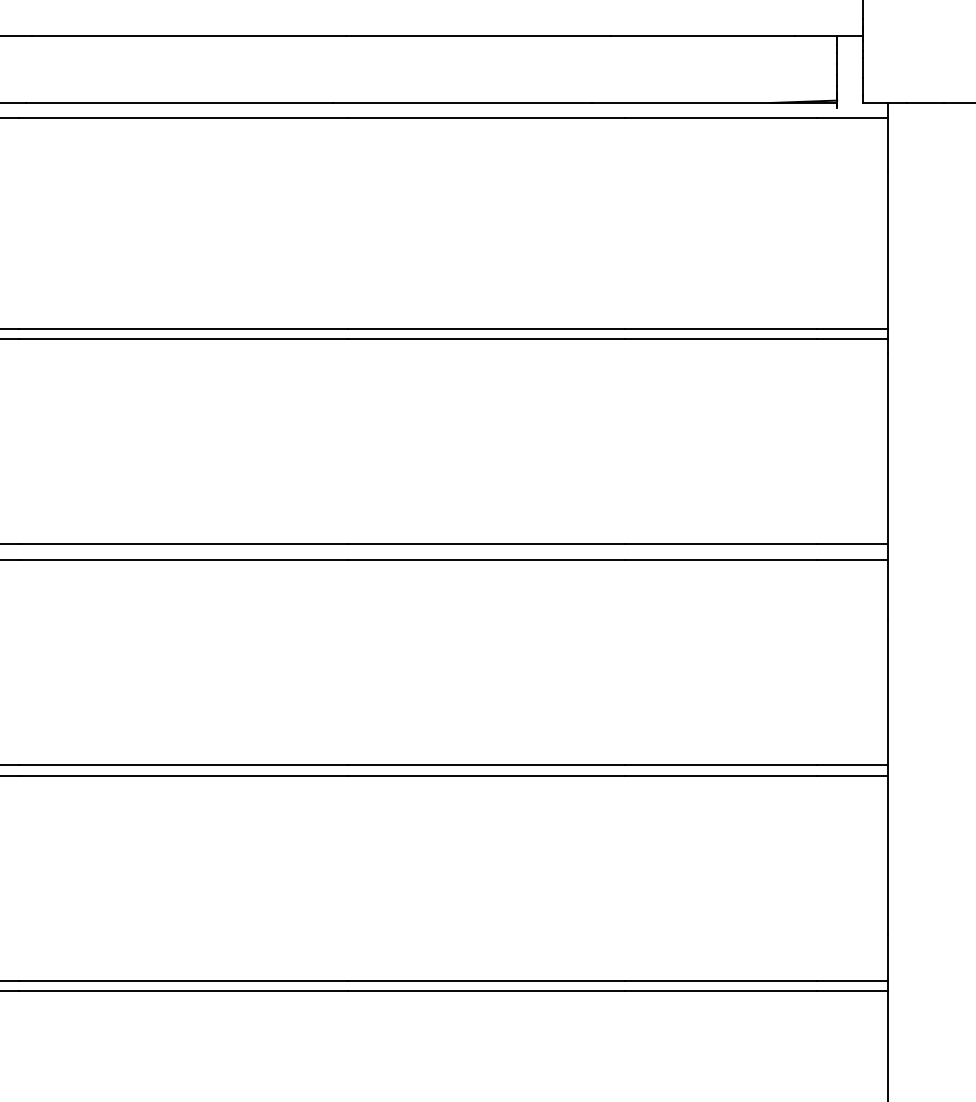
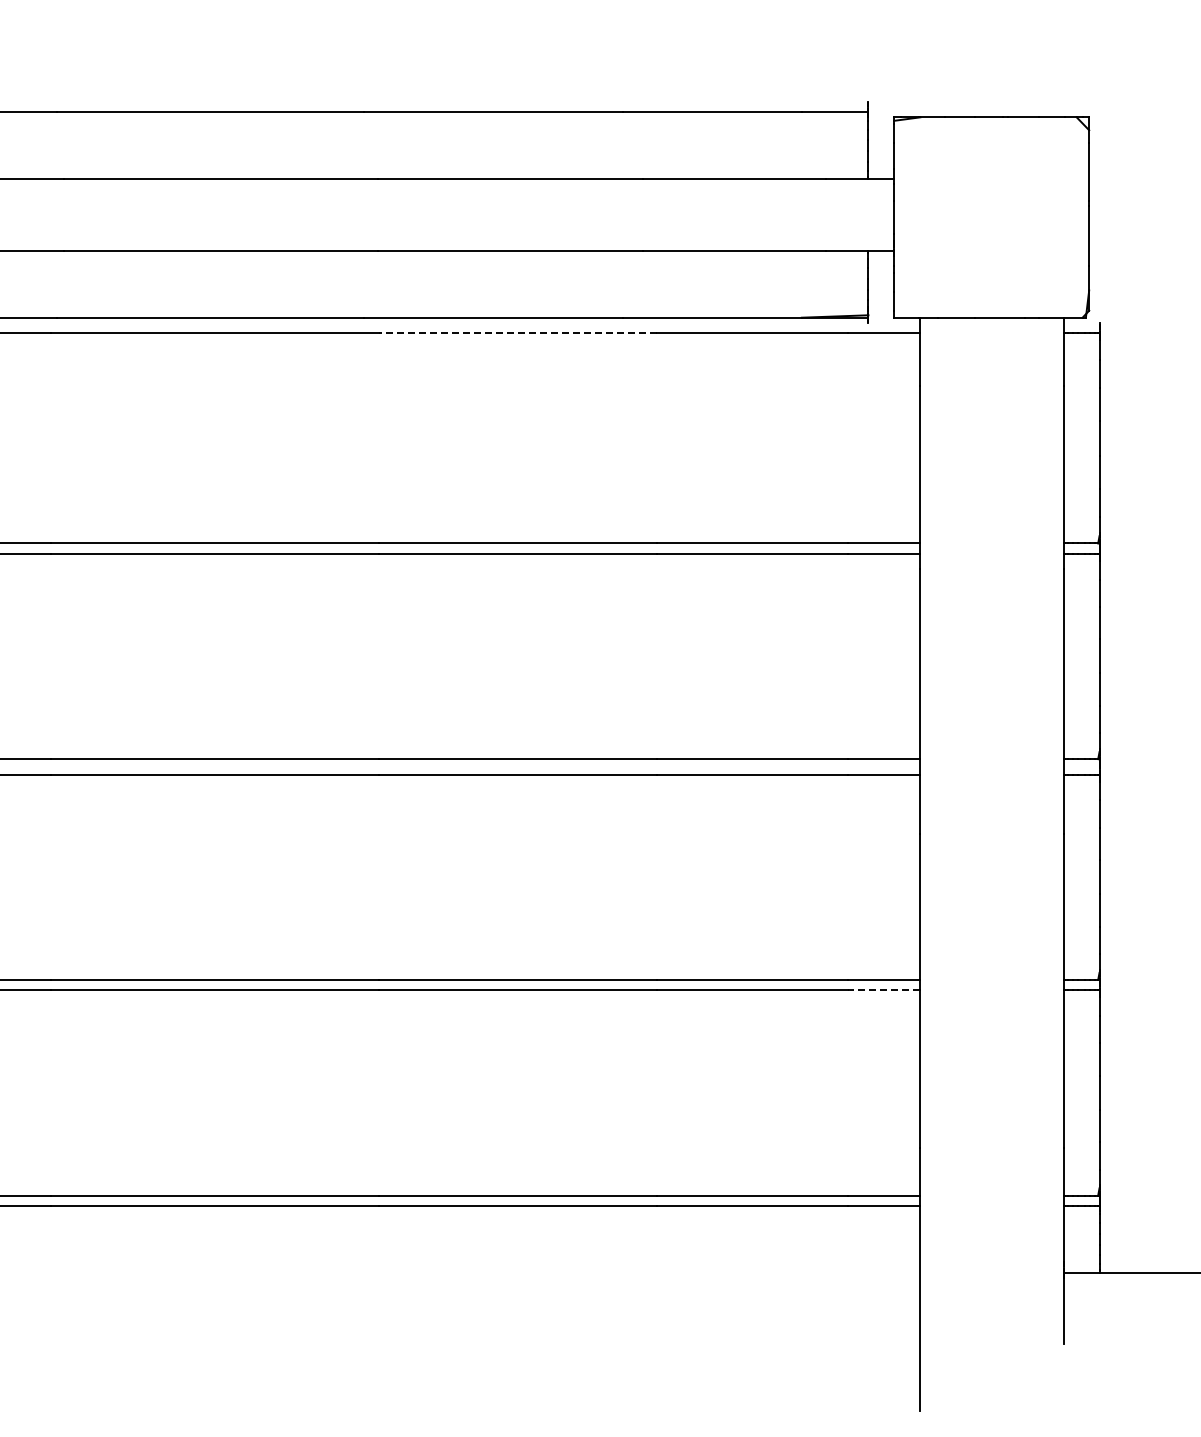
line: (487, 118) -> (518, 333), solid -> dashed
line: (853, 775) -> (884, 990), solid -> dashed

